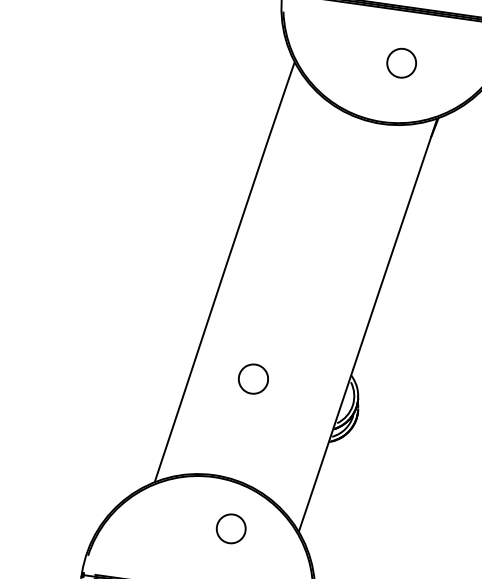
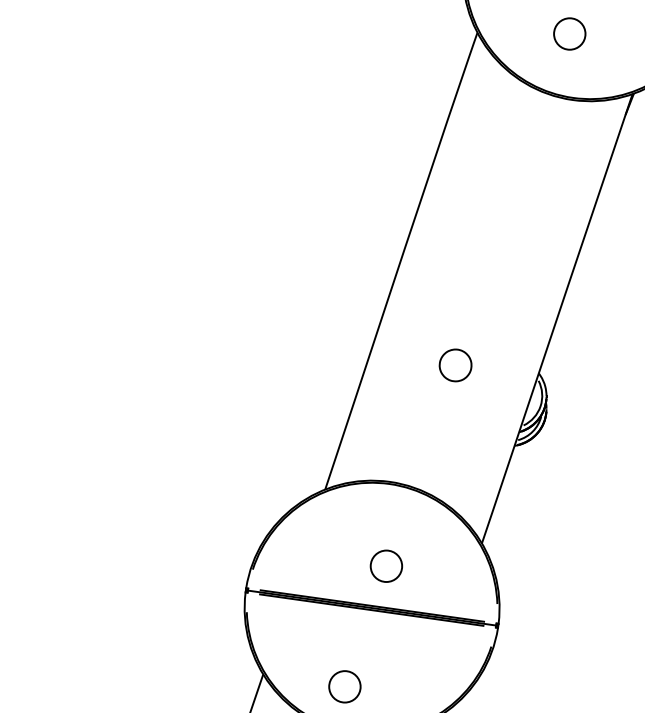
circle: (401, 62) -> (569, 33), moved
part: (253, 379) -> (455, 365), moved
circle: (231, 528) -> (386, 565), moved

